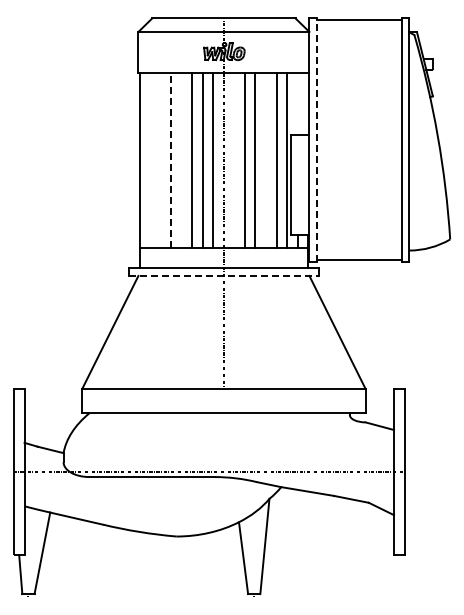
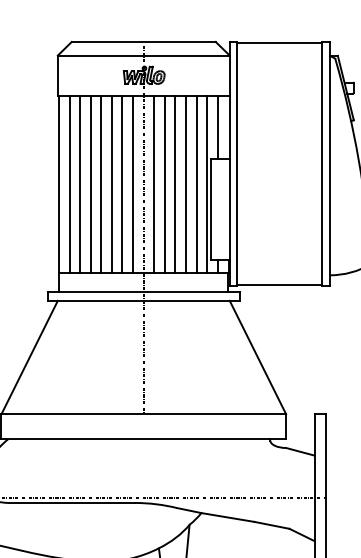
line: (297, 103) -> (217, 127), added
line: (316, 140) -> (236, 164), dashed -> solid
line: (150, 160) -> (69, 184), added
line: (160, 160) -> (80, 184), added
line: (171, 160) -> (91, 184), dashed -> solid
line: (181, 160) -> (101, 184), added
line: (234, 160) -> (154, 184), added
line: (265, 160) -> (185, 184), added
line: (224, 275) -> (144, 300), dashed -> solid

